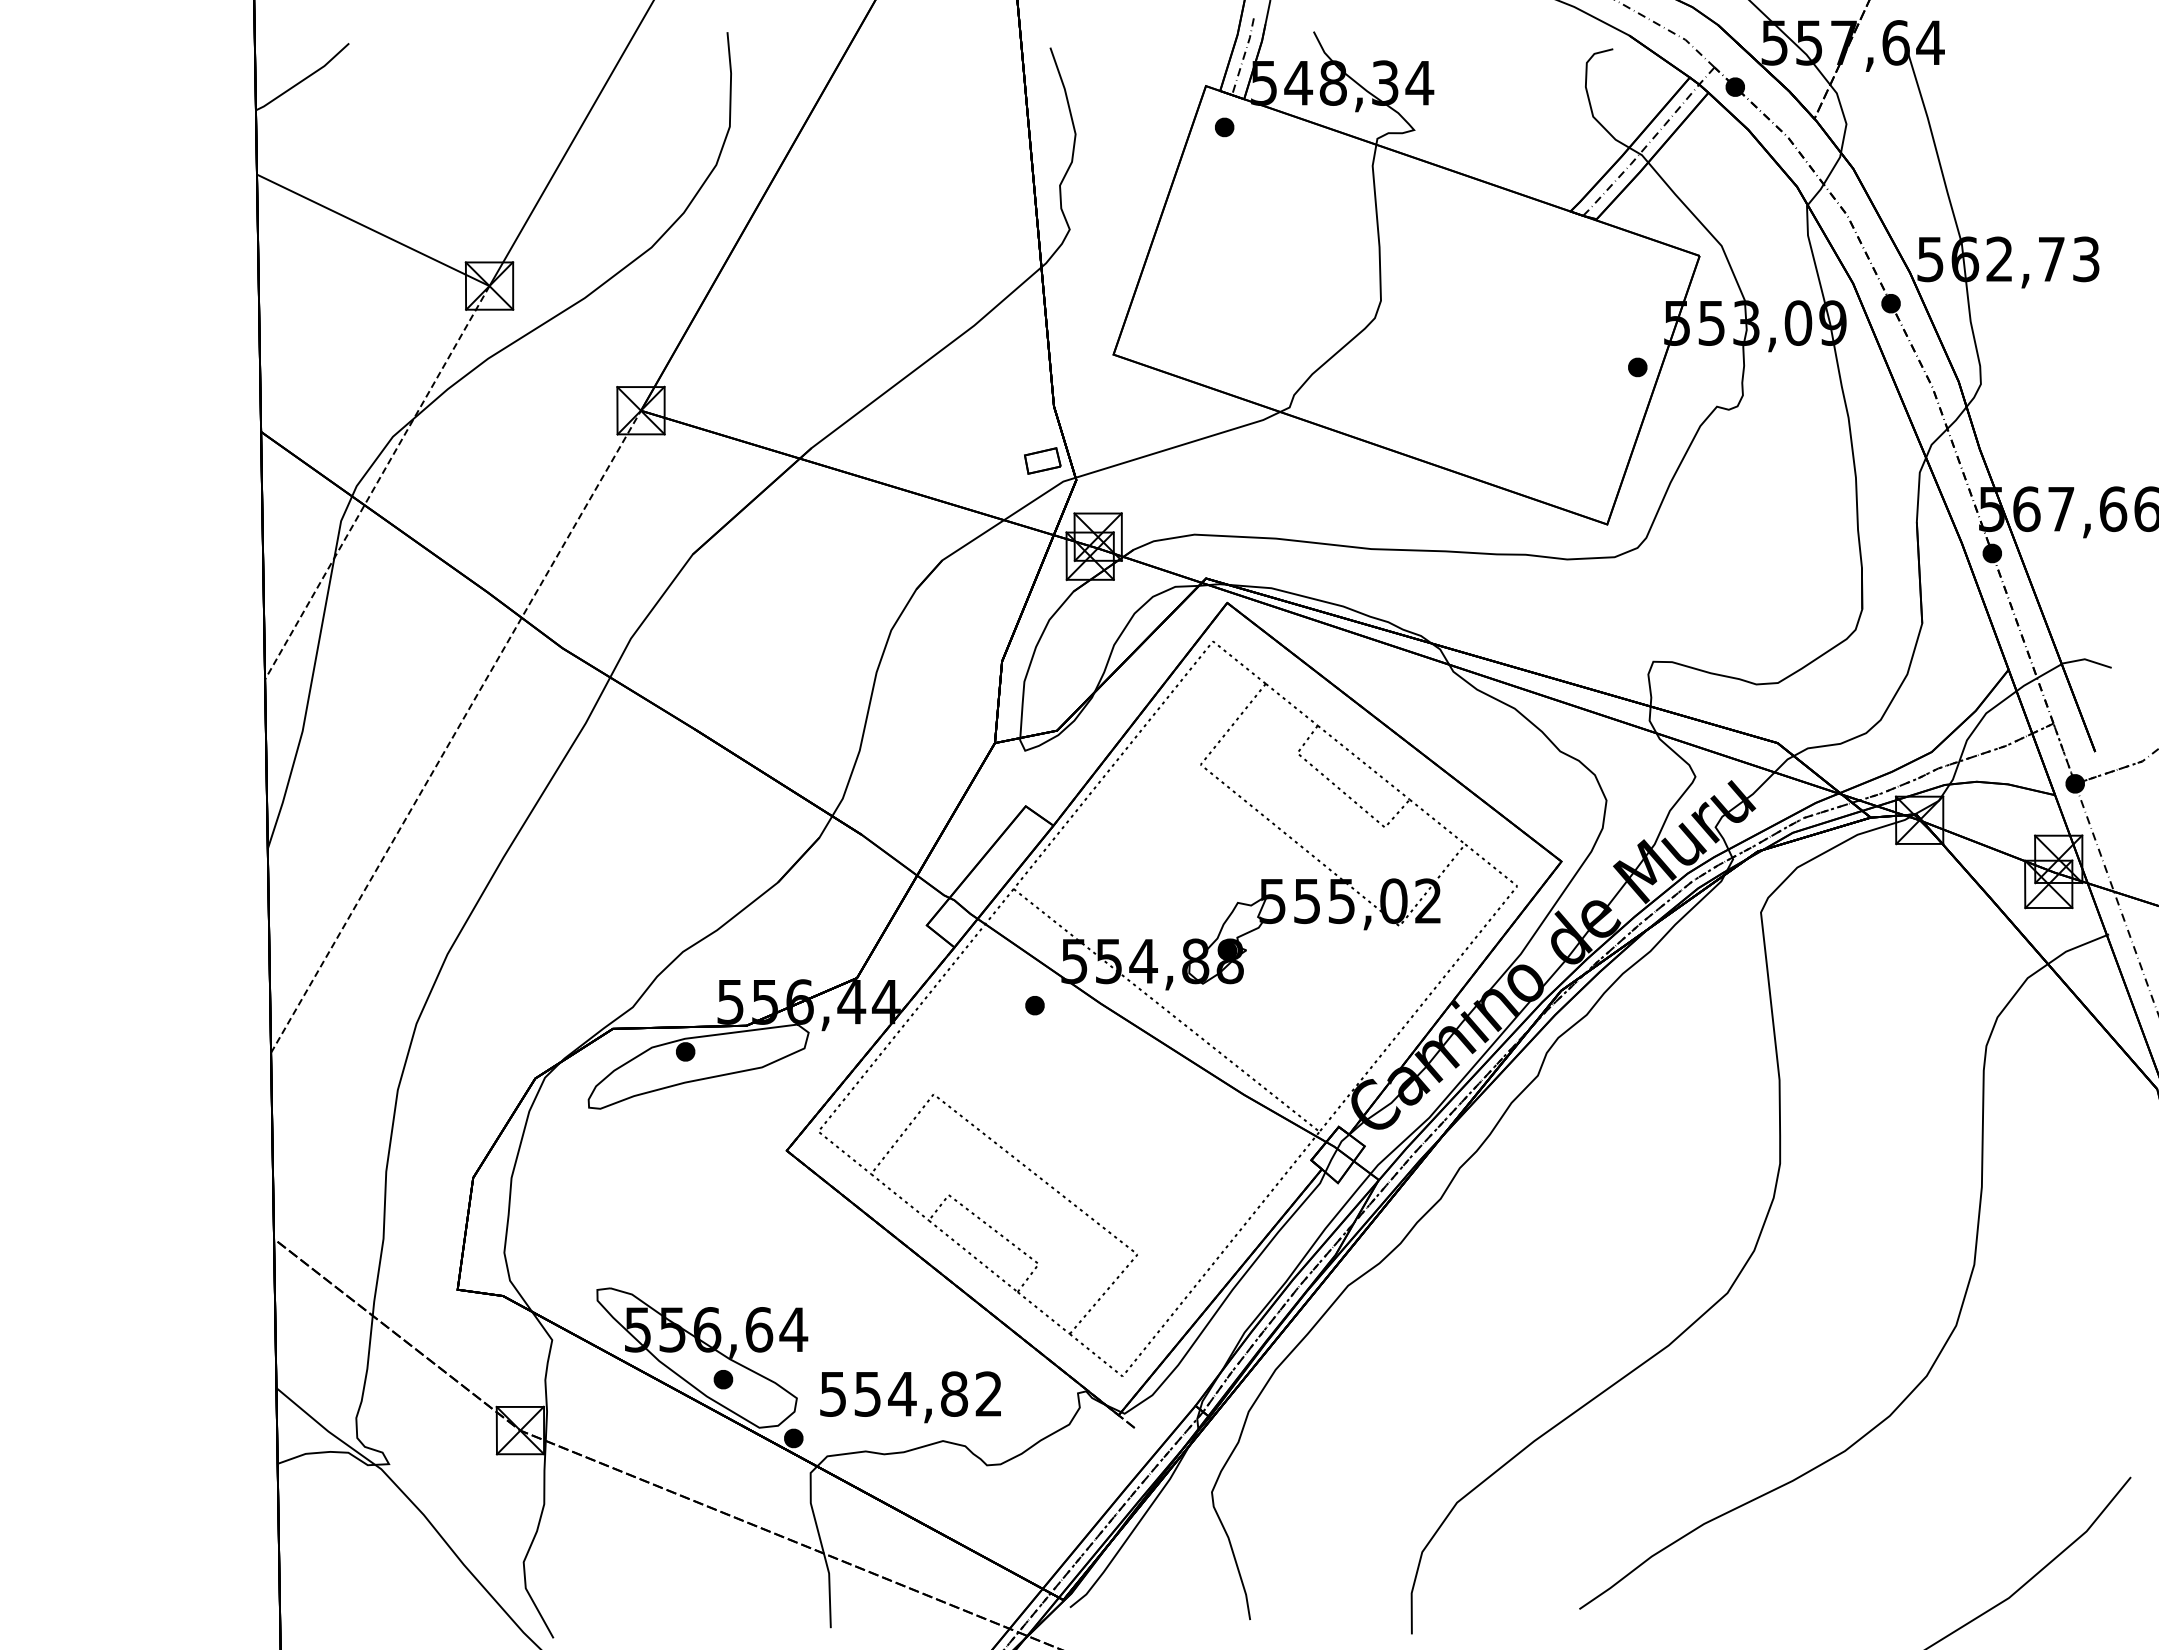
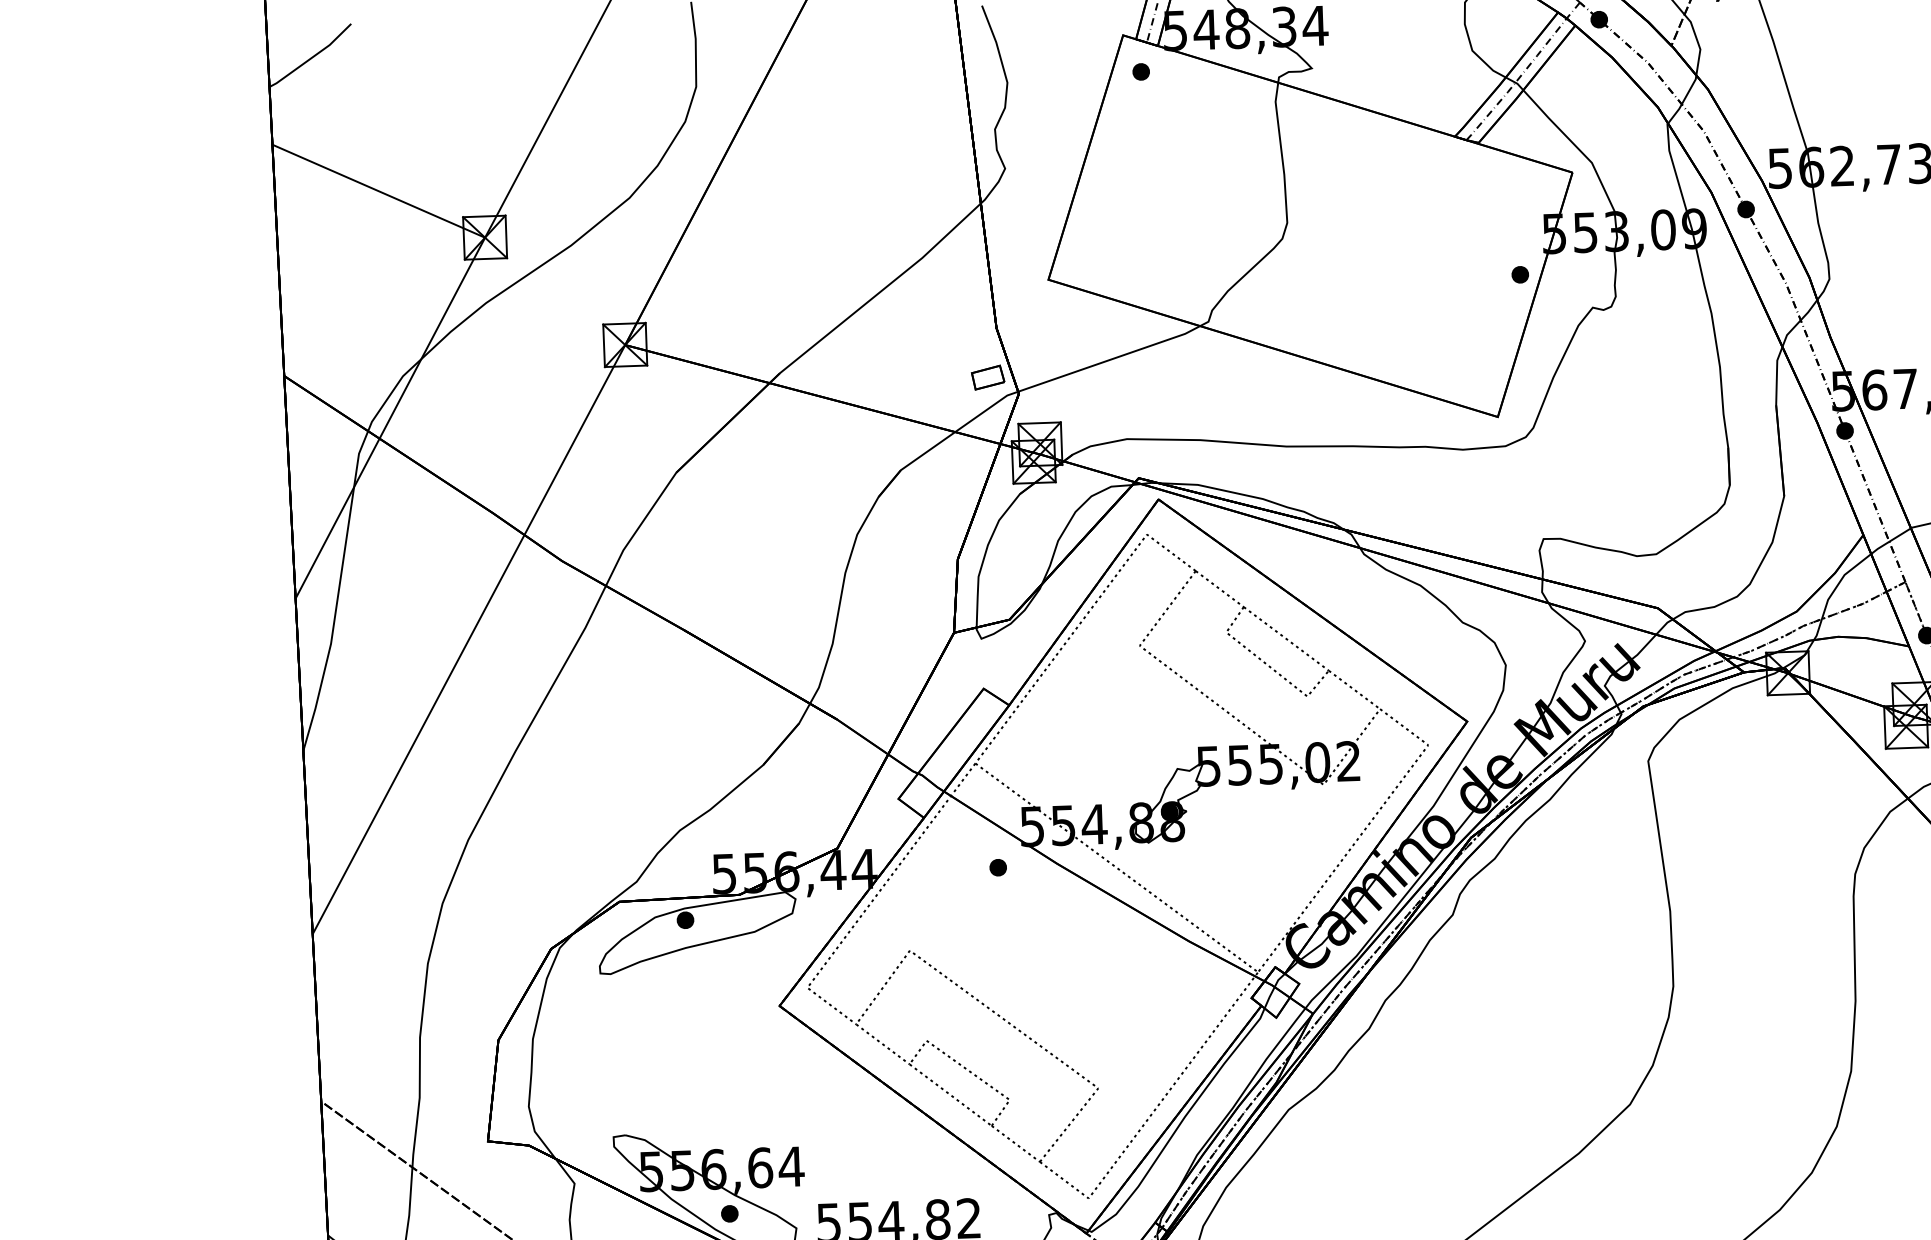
line: (377, 482) -> (390, 417), dashed -> solid
line: (456, 731) -> (469, 639), dashed -> solid

